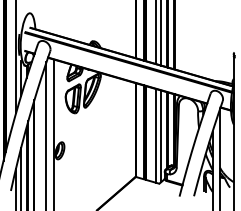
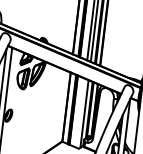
line: (156, 135) -> (81, 112), removed

